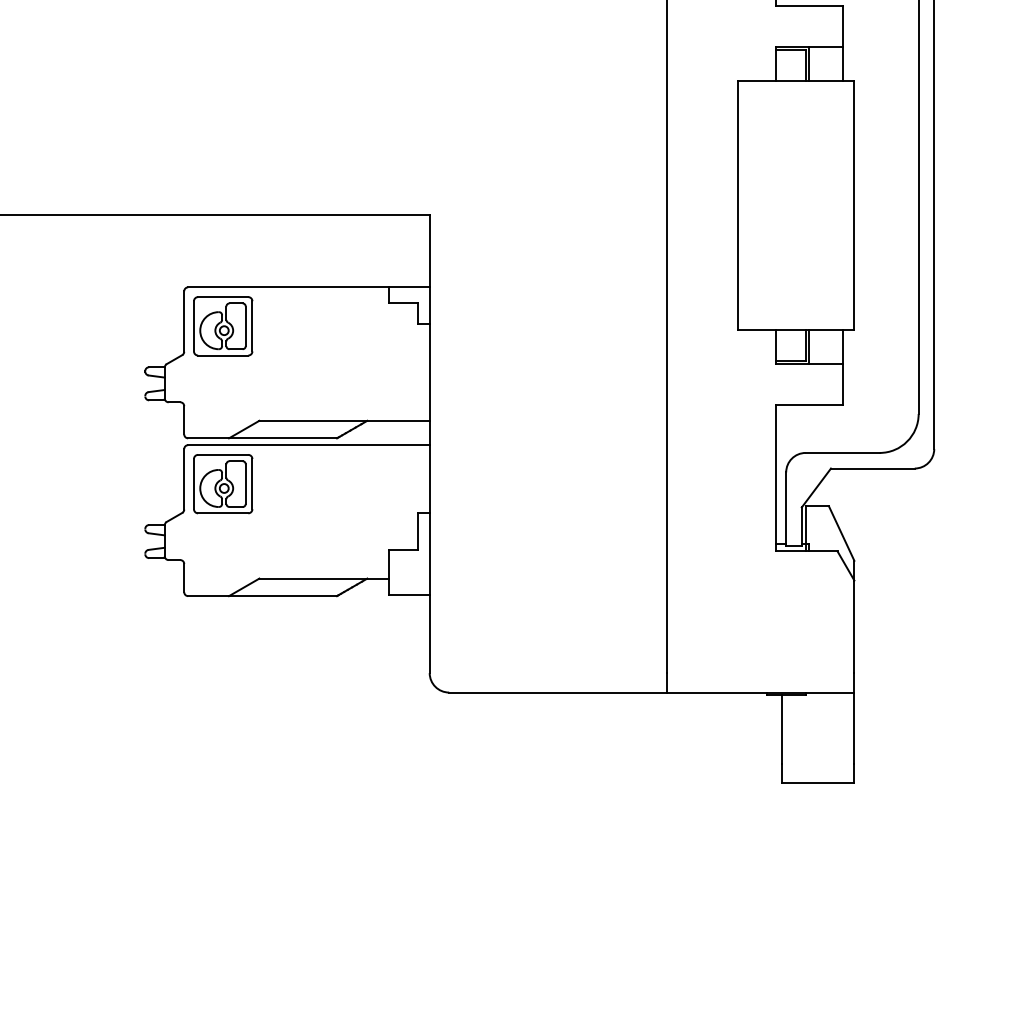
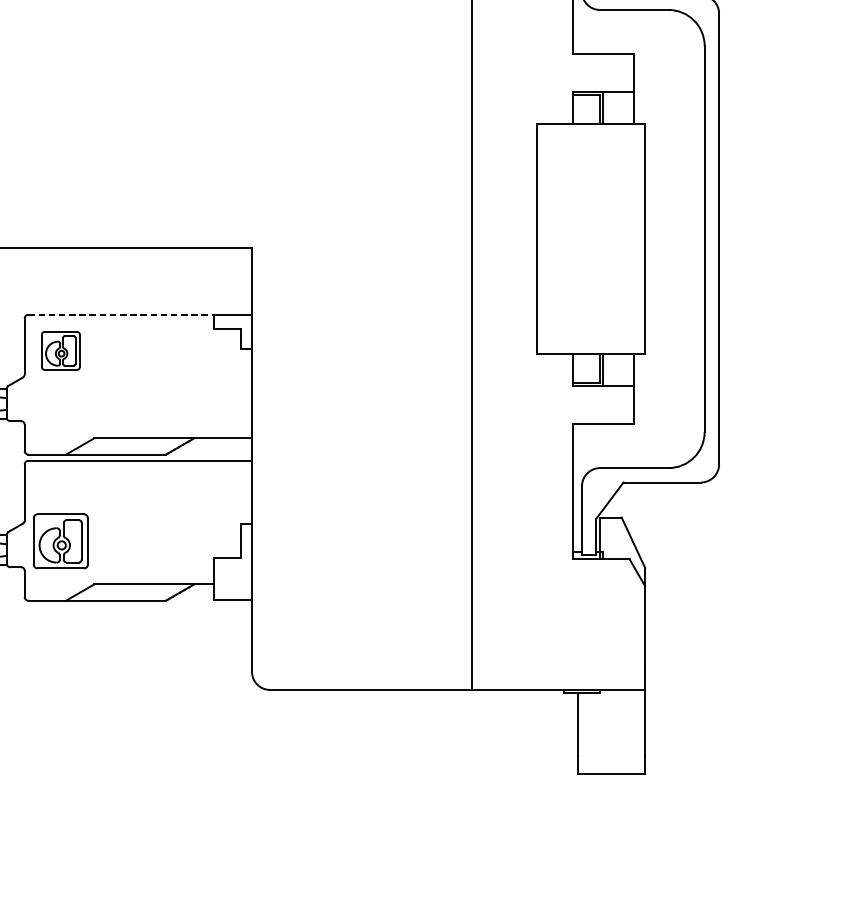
line: (288, 287) -> (121, 314), solid -> dashed
part: (223, 326) -> (61, 351), size x0.7
part: (223, 484) -> (61, 541), moved

